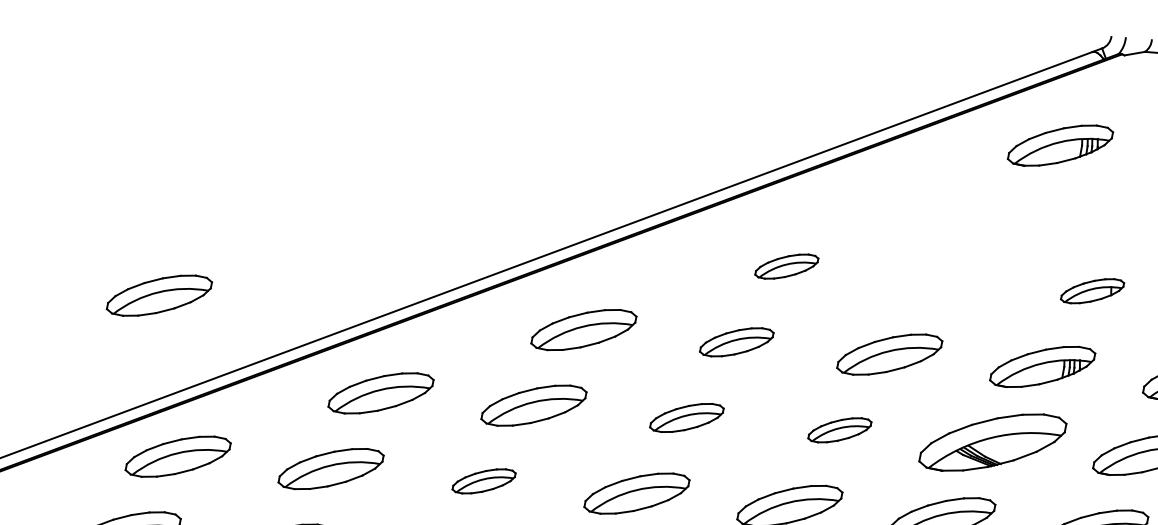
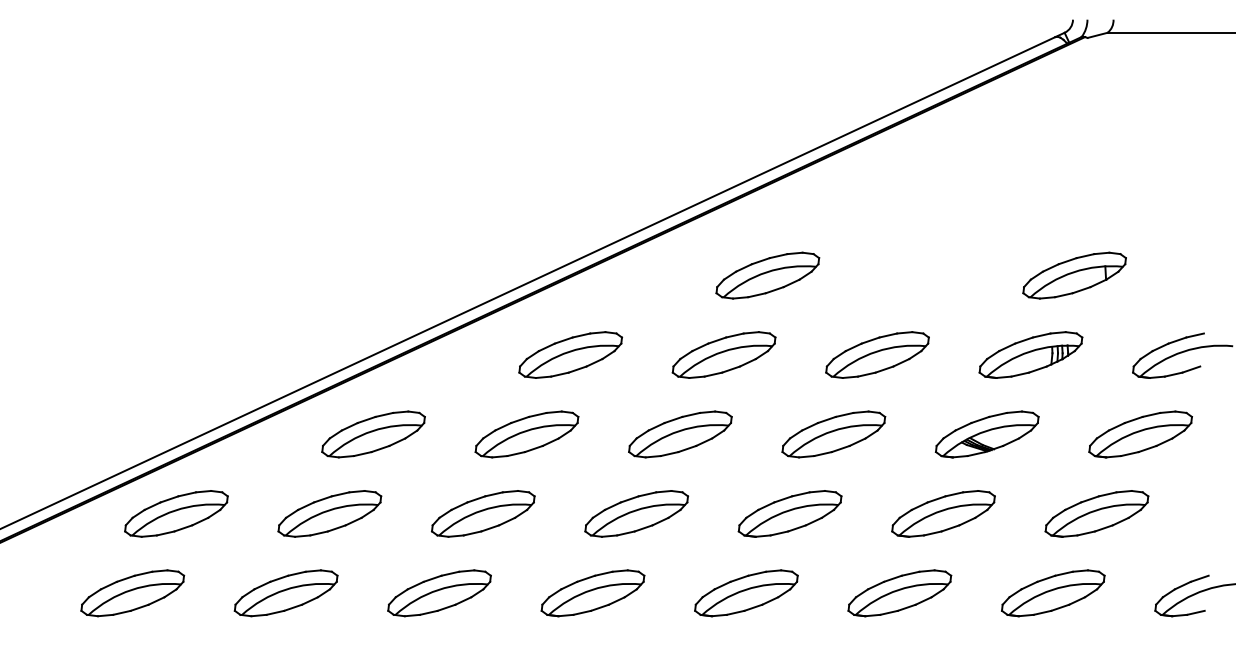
part: (1060, 145) -> (1030, 132), removed
part: (786, 266) -> (767, 275), size x1.67
part: (1092, 291) -> (1074, 275), size x1.67
part: (159, 295) -> (144, 354), removed
part: (736, 341) -> (723, 354), size x1.43
part: (686, 418) -> (680, 434), size x1.43
part: (839, 430) -> (833, 434), size x1.67
part: (992, 442) -> (986, 434), size x0.71
part: (484, 480) -> (483, 513), size x1.67

